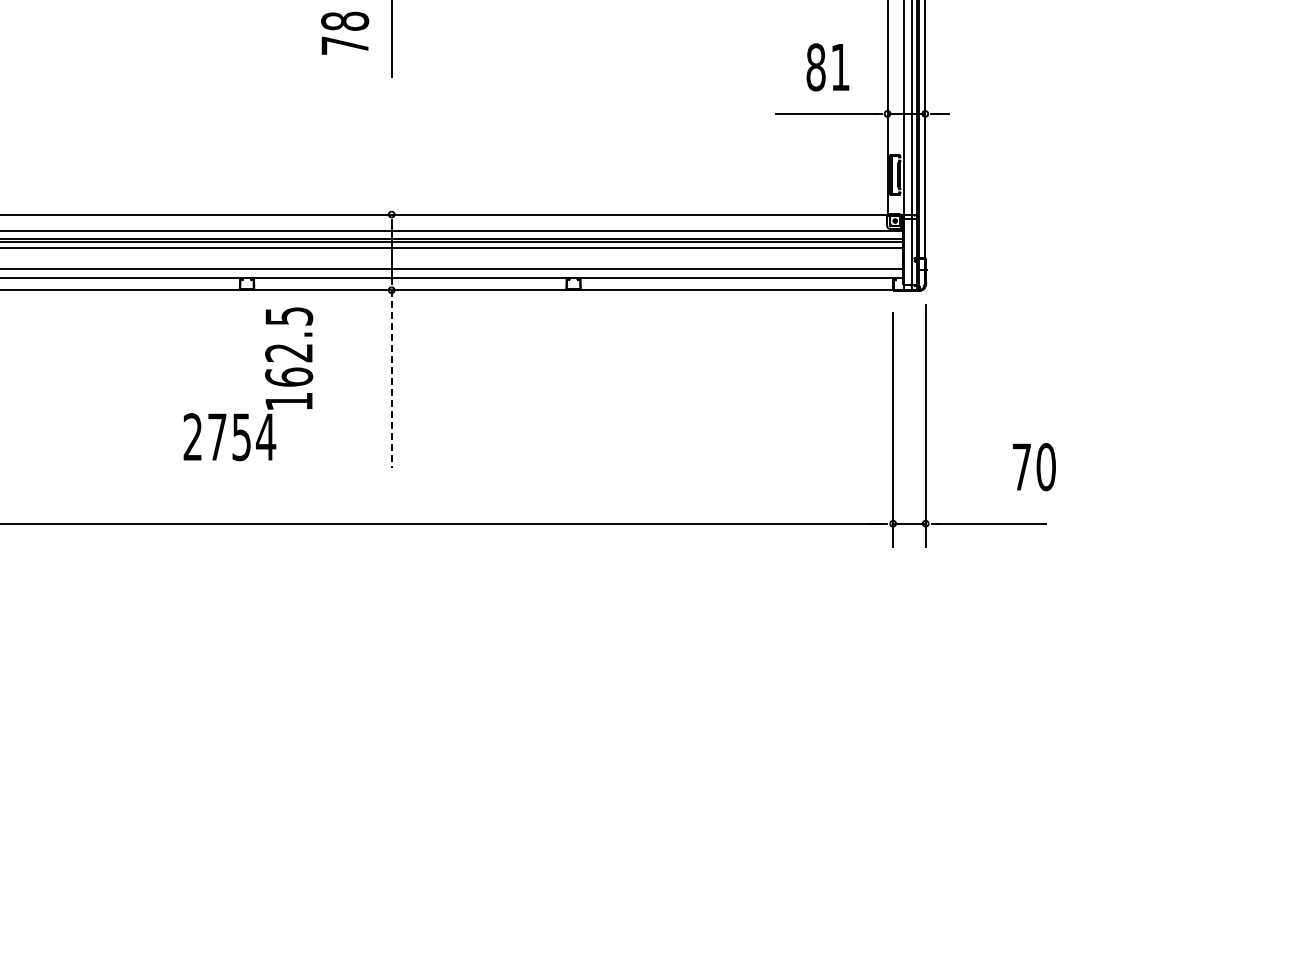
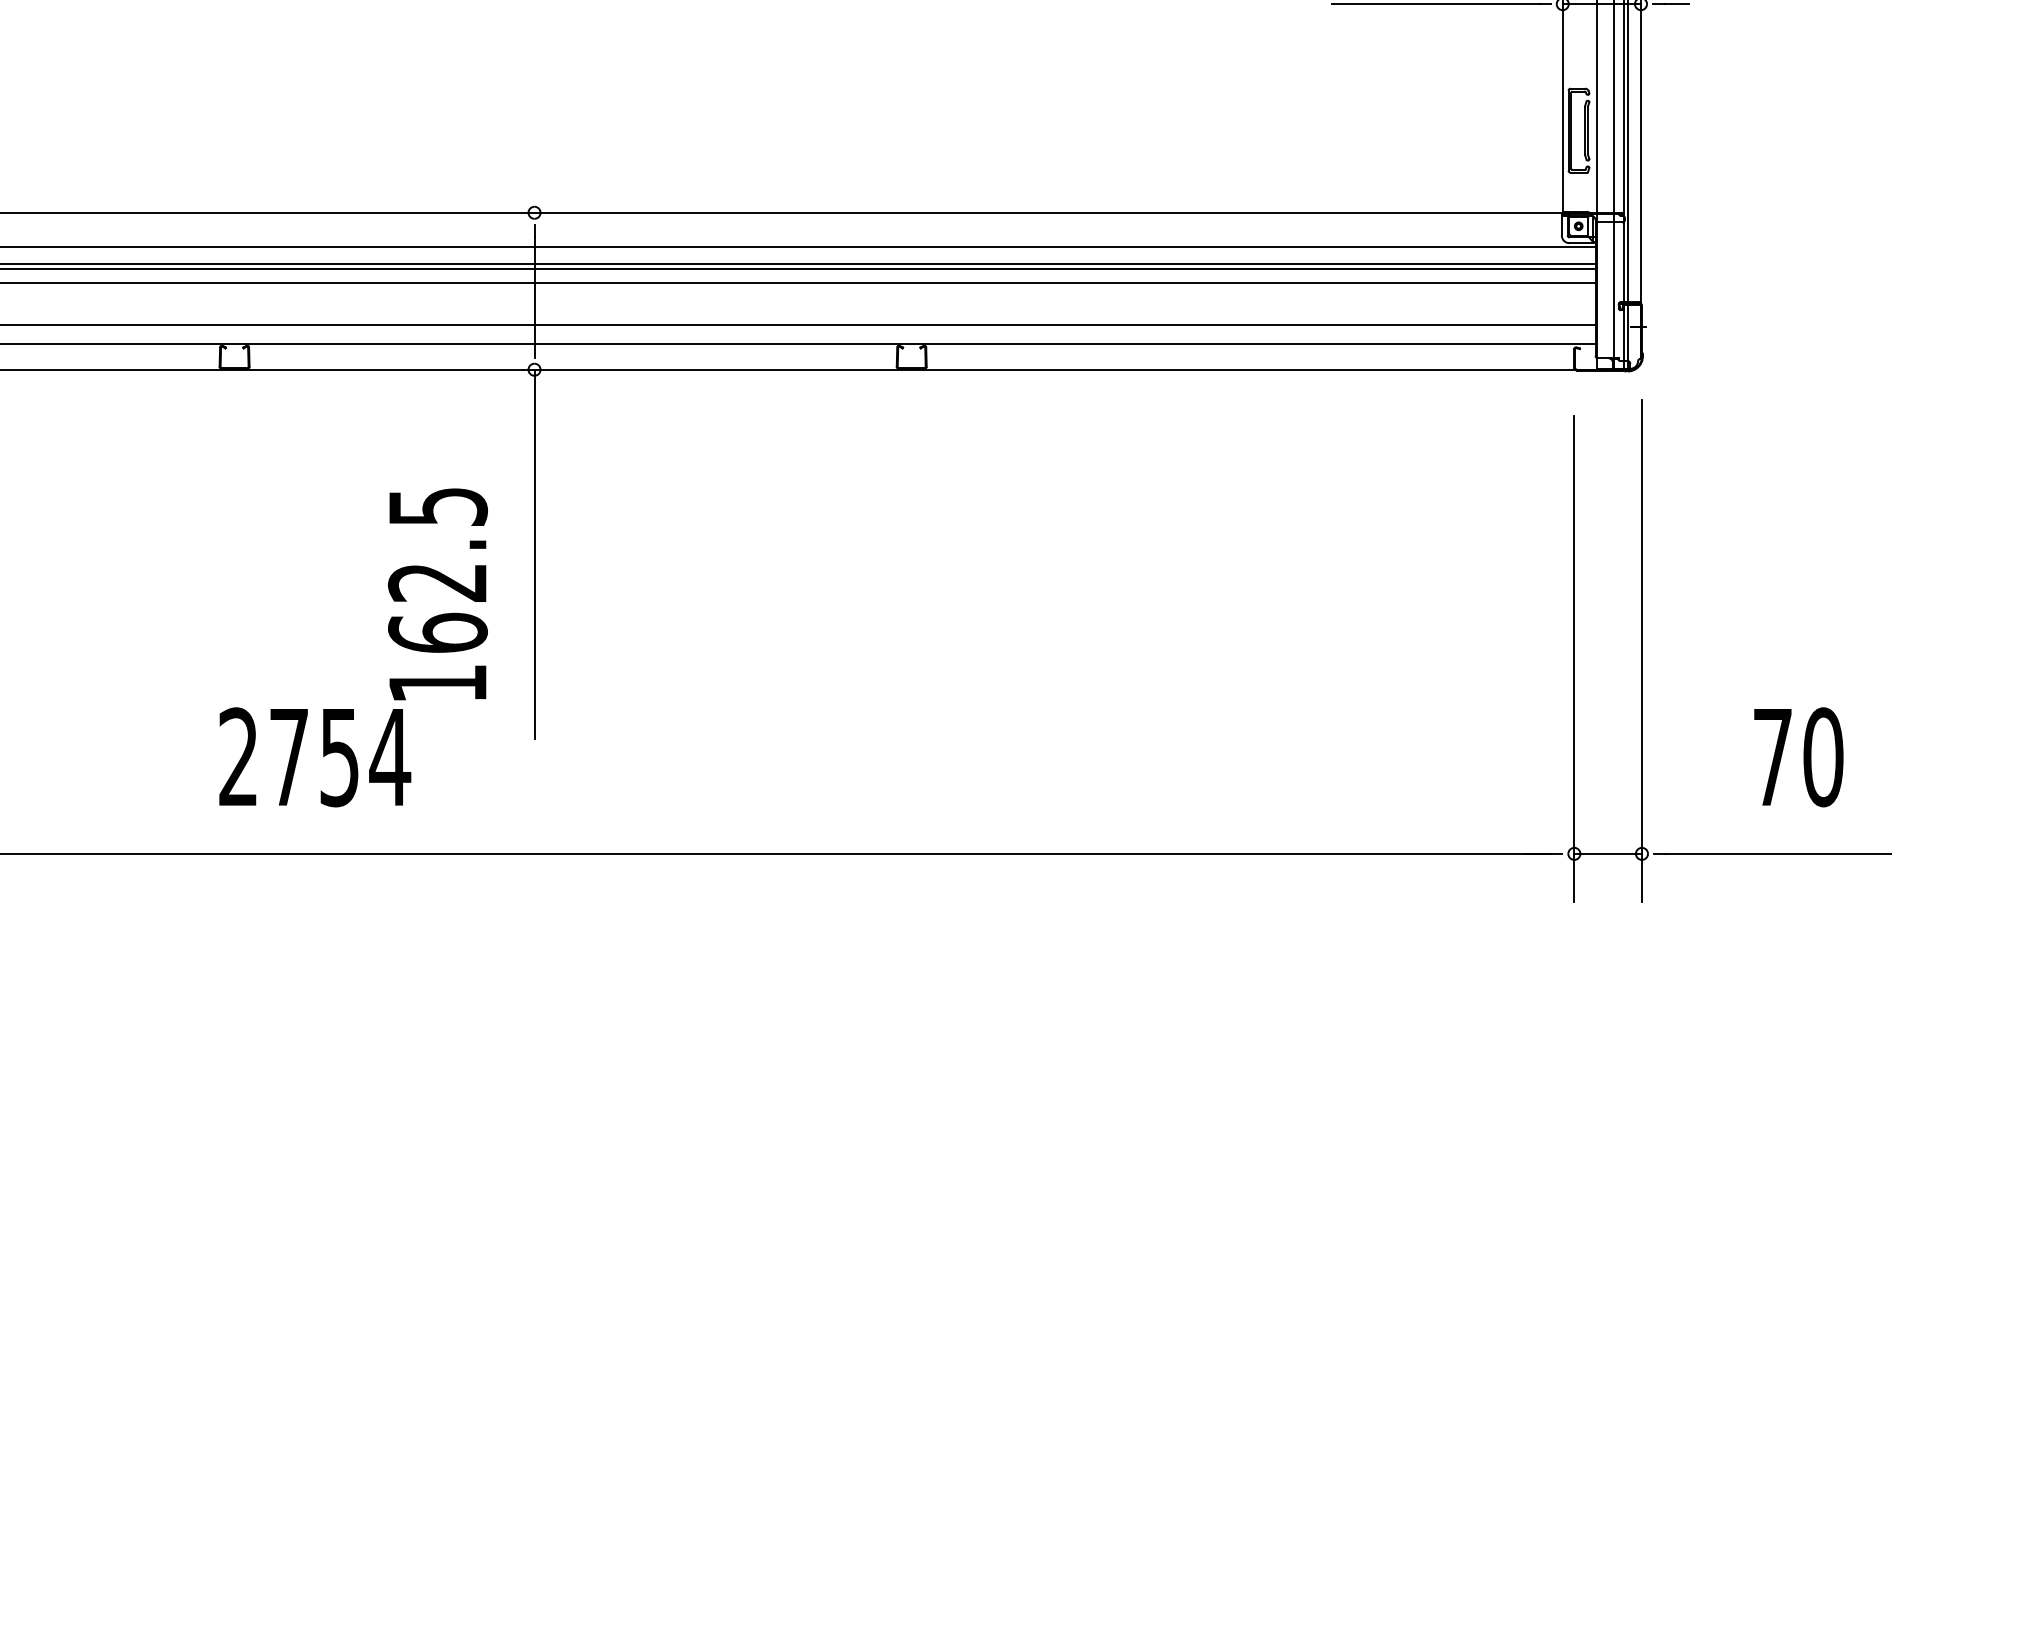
line: (391, 379) -> (534, 554), dashed -> solid
text: (248, 384) -> (353, 648), moved
text: (1034, 467) -> (1799, 758), moved

